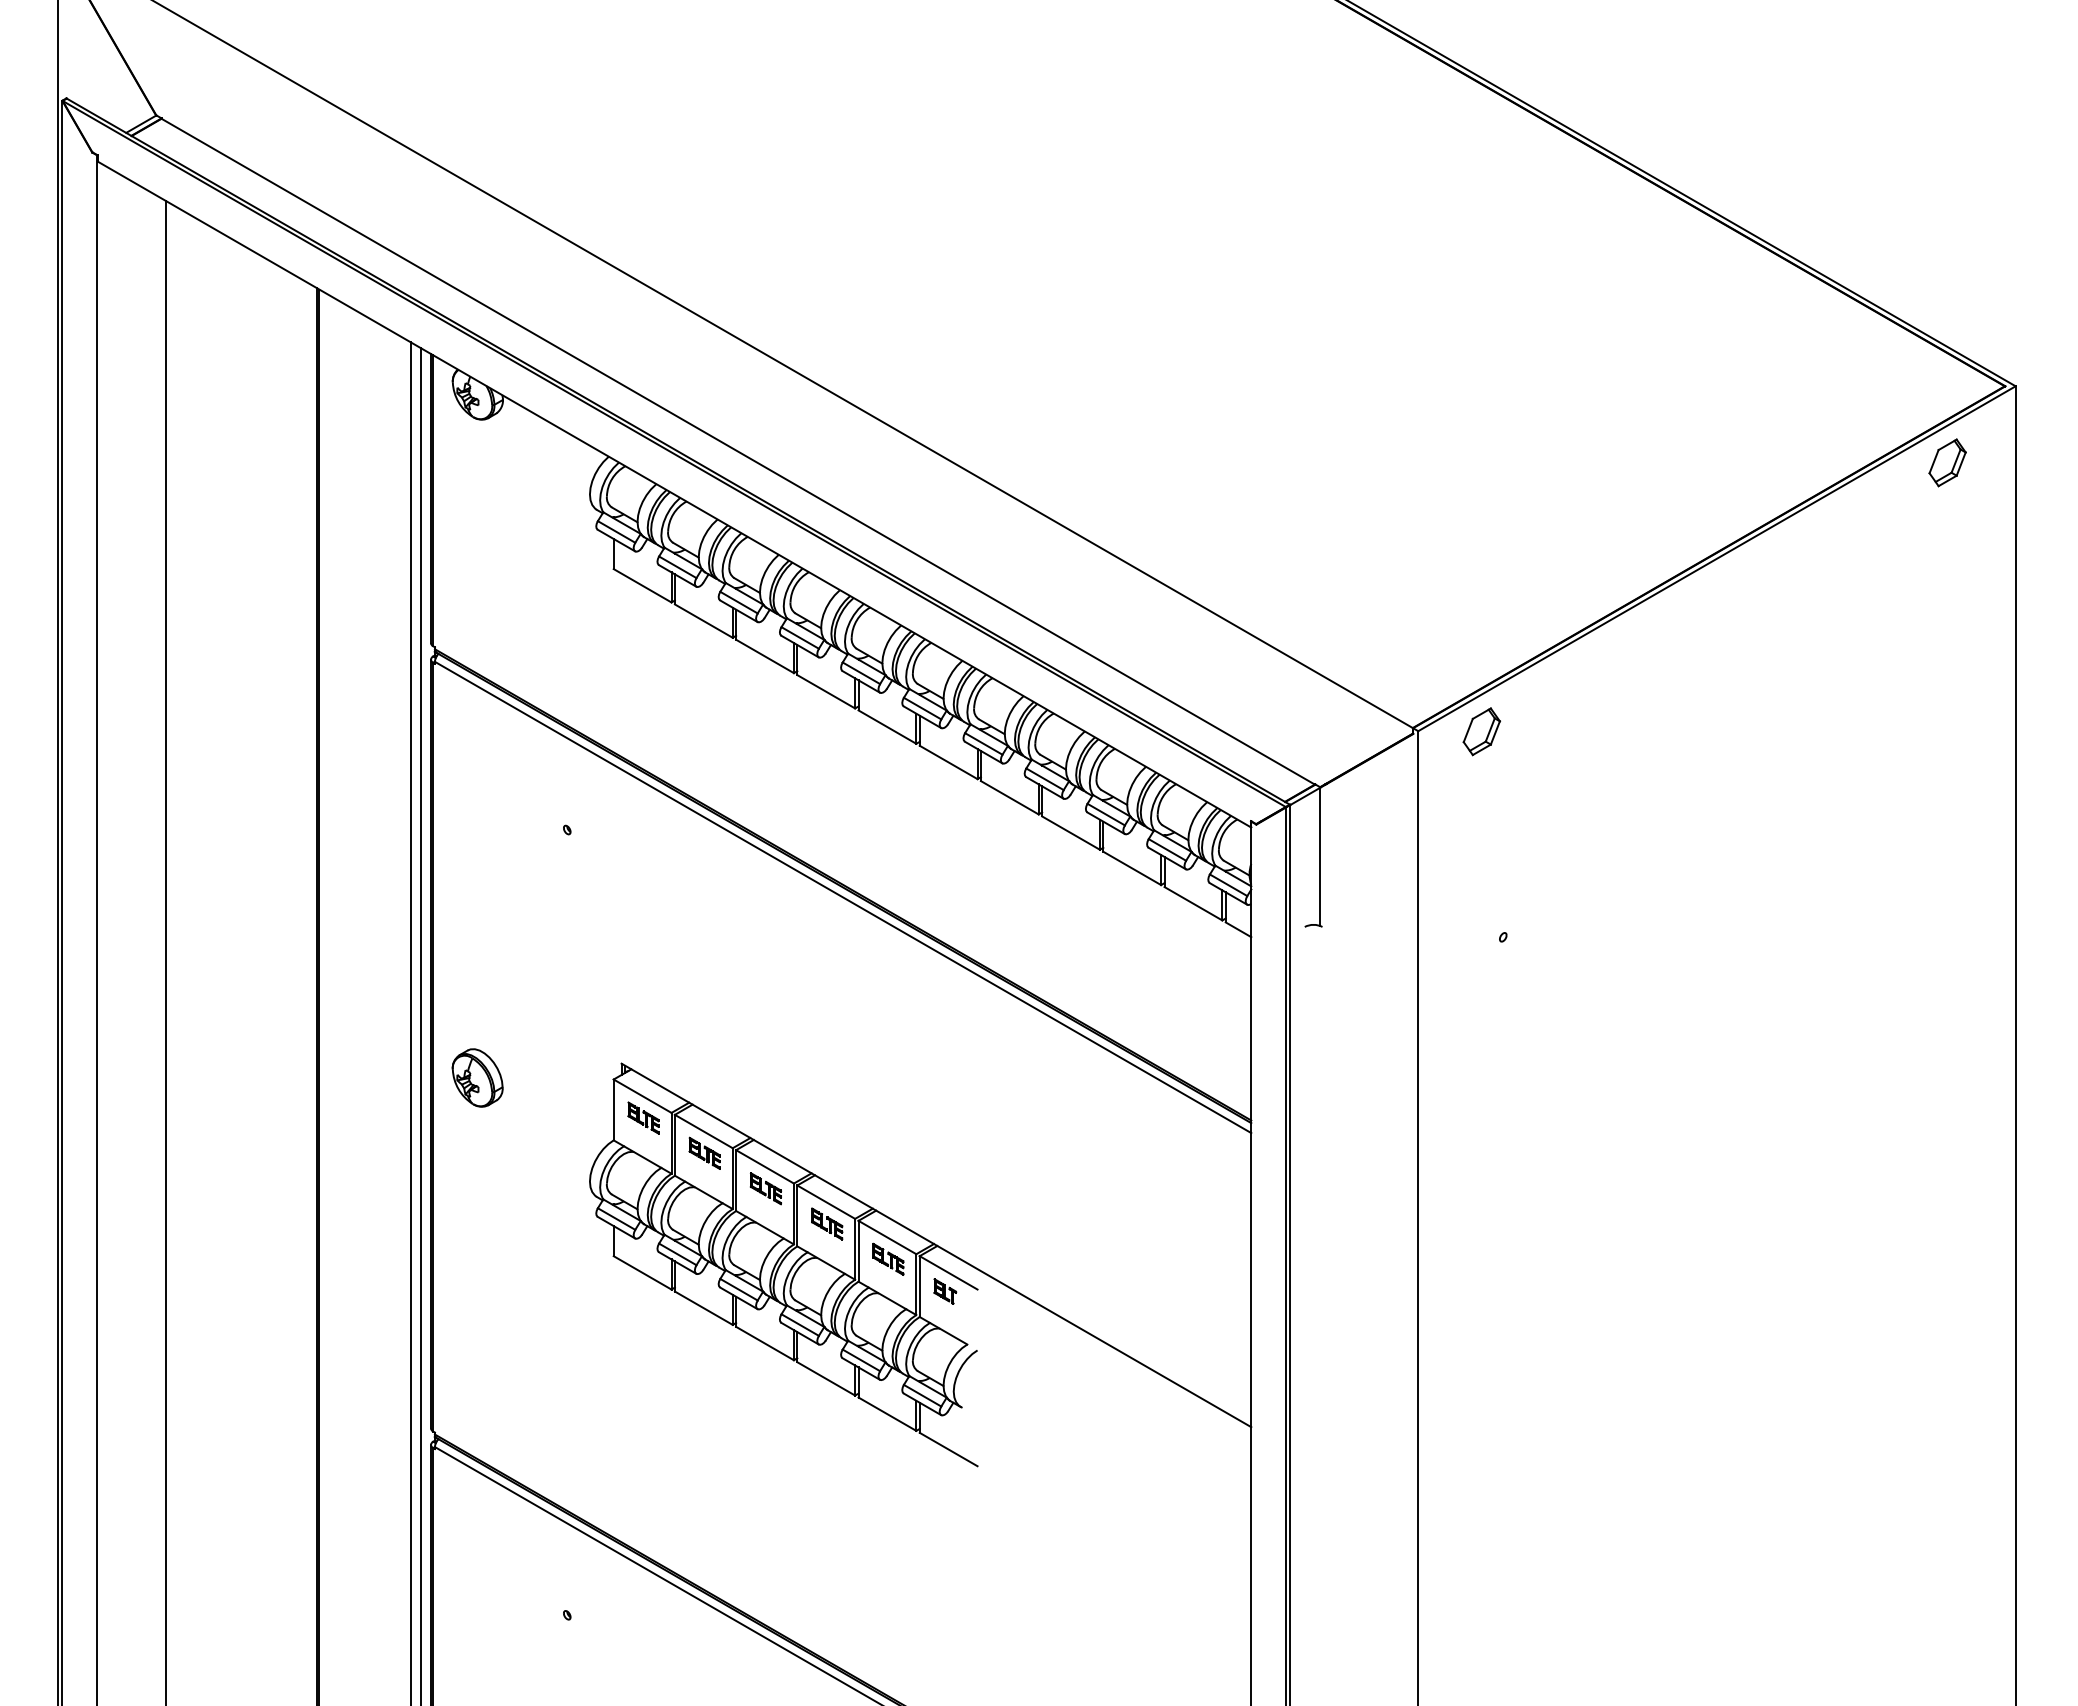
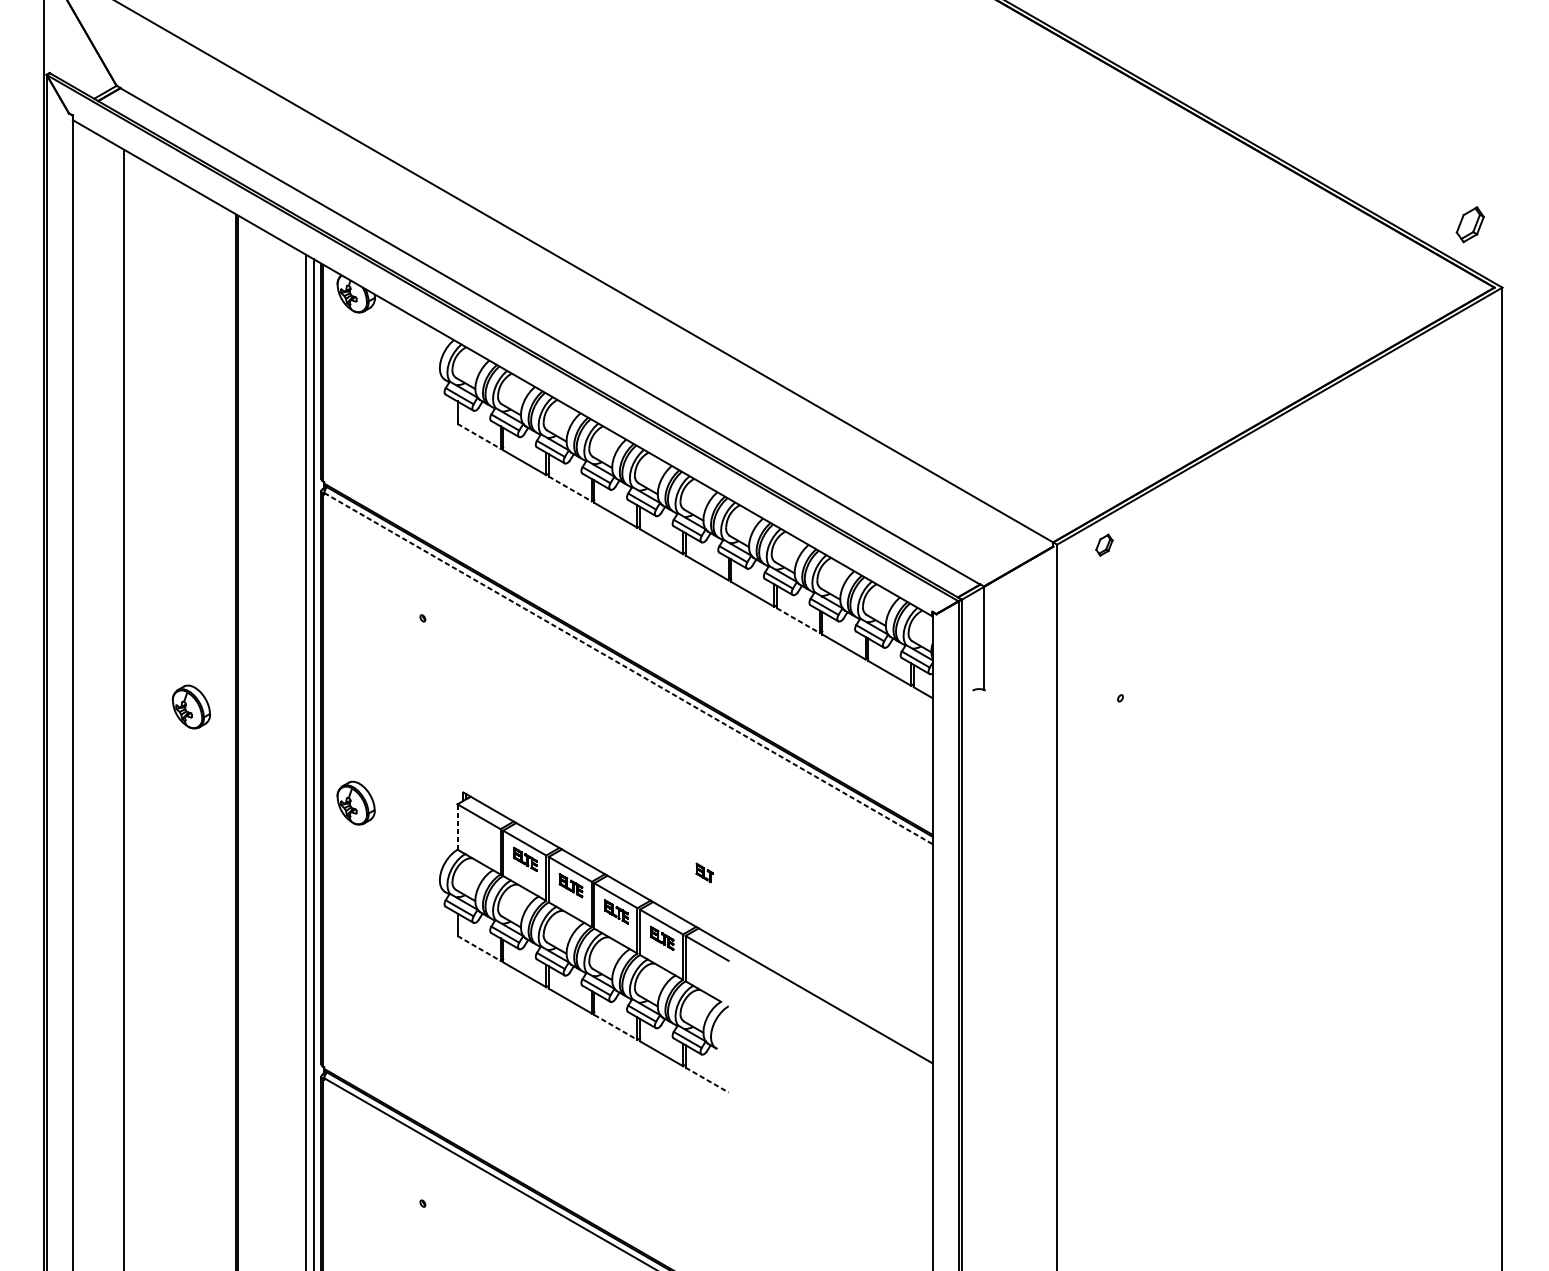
part: (1947, 462) -> (1470, 224), moved
line: (643, 586) -> (479, 436), solid -> dashed
line: (765, 656) -> (570, 489), solid -> dashed
part: (1481, 731) -> (1104, 544), size x0.6
line: (1071, 833) -> (798, 620), solid -> dashed
line: (843, 897) -> (628, 668), solid -> dashed
part: (256, 948) -> (191, 706), added
line: (613, 1110) -> (457, 827), solid -> dashed
part: (643, 1117) -> (479, 832), removed
line: (643, 1273) -> (479, 948), solid -> dashed
part: (945, 1291) -> (704, 872), moved
line: (826, 1379) -> (616, 1027), solid -> dashed
line: (949, 1449) -> (707, 1080), solid -> dashed

